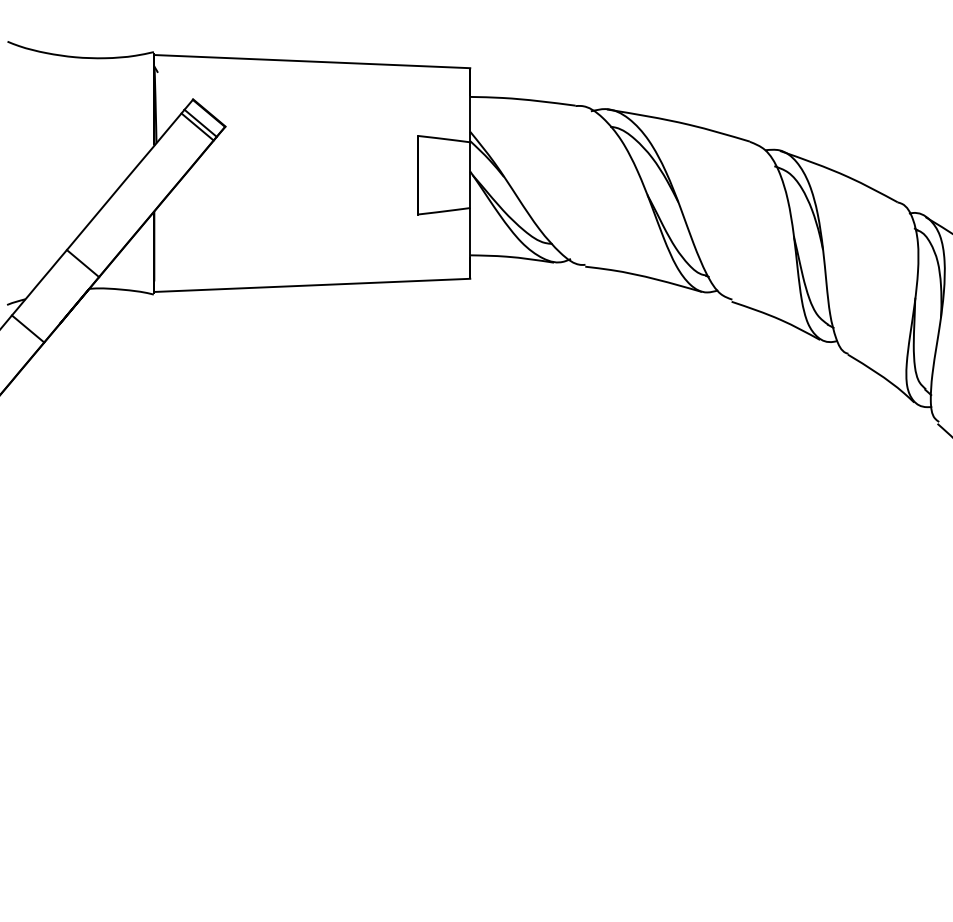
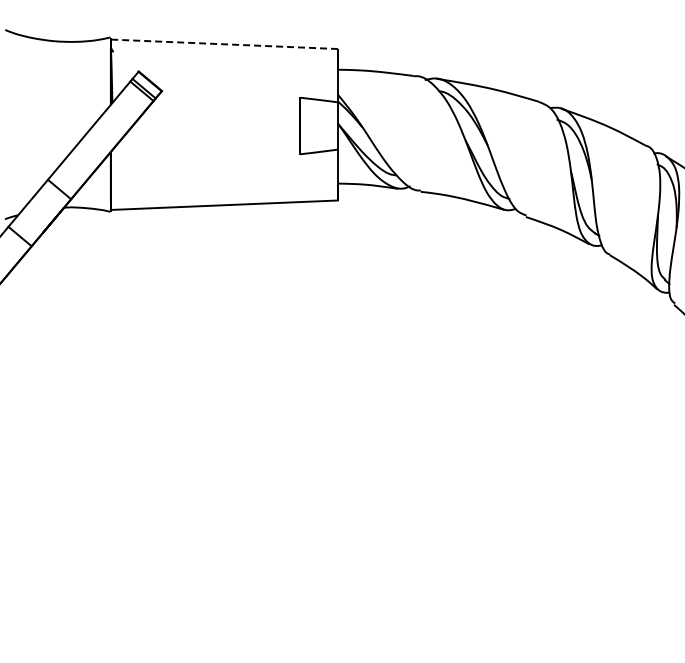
line: (312, 61) -> (224, 44), solid -> dashed

